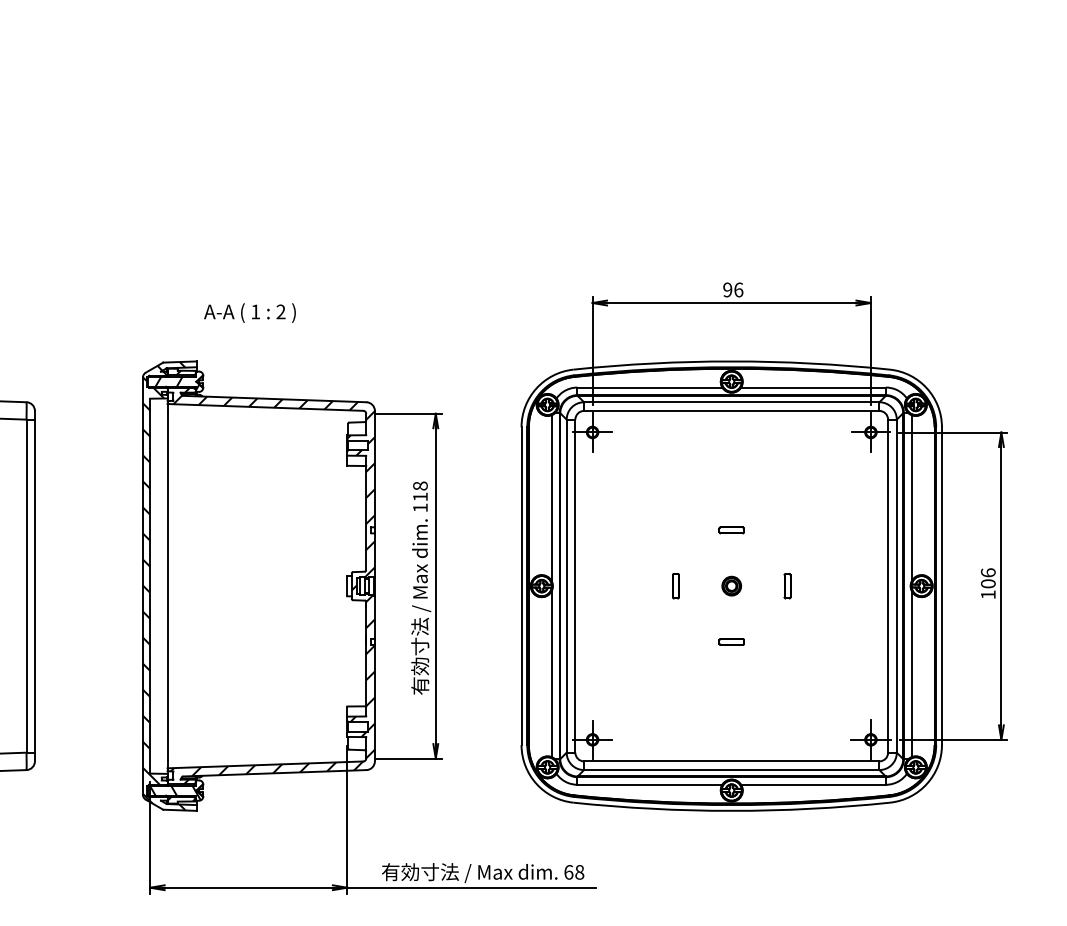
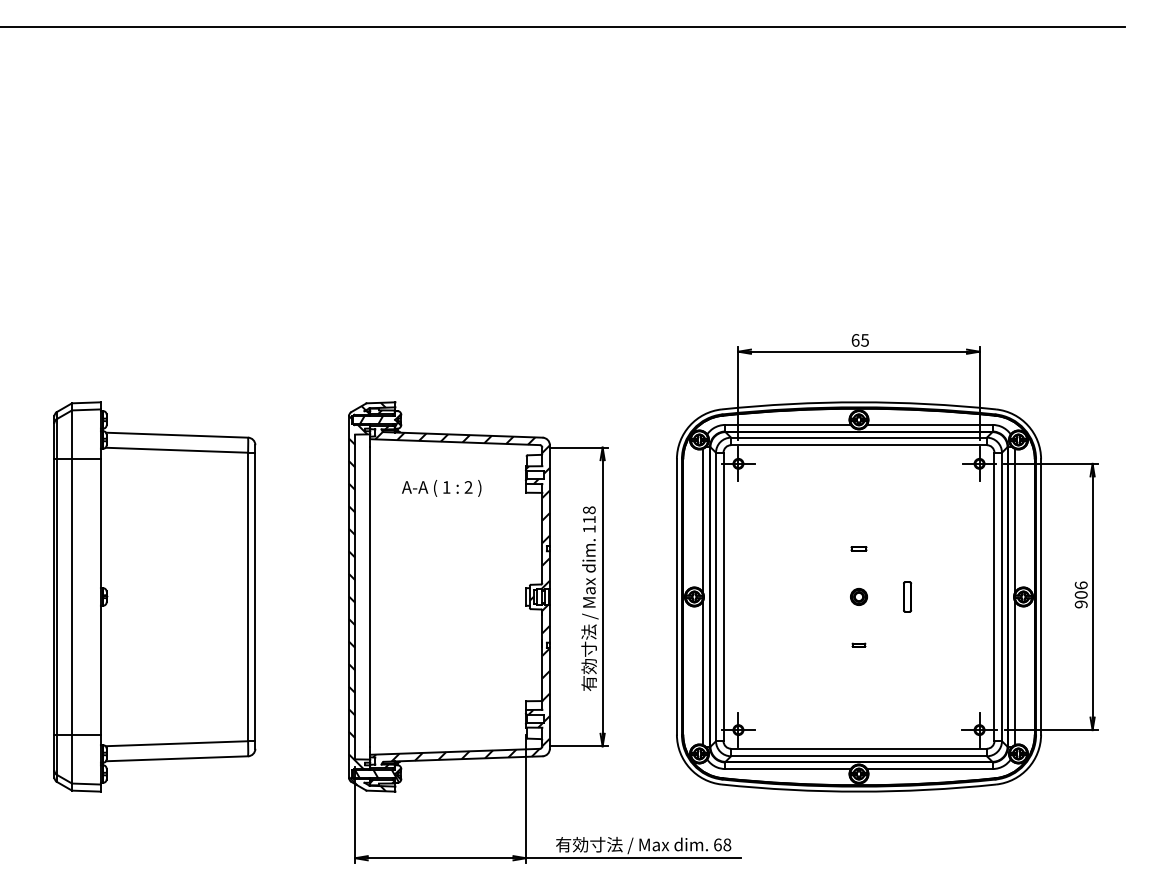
text: (733, 290) -> (860, 340), 96 -> 65
text: (249, 313) -> (441, 488), moved
part: (731, 530) -> (858, 548), size x0.7
part: (675, 585) -> (810, 596), removed
part: (786, 585) -> (906, 596), size x1.4
text: (987, 594) -> (1080, 604), 106 -> 906
part: (731, 641) -> (858, 644), size x0.6

